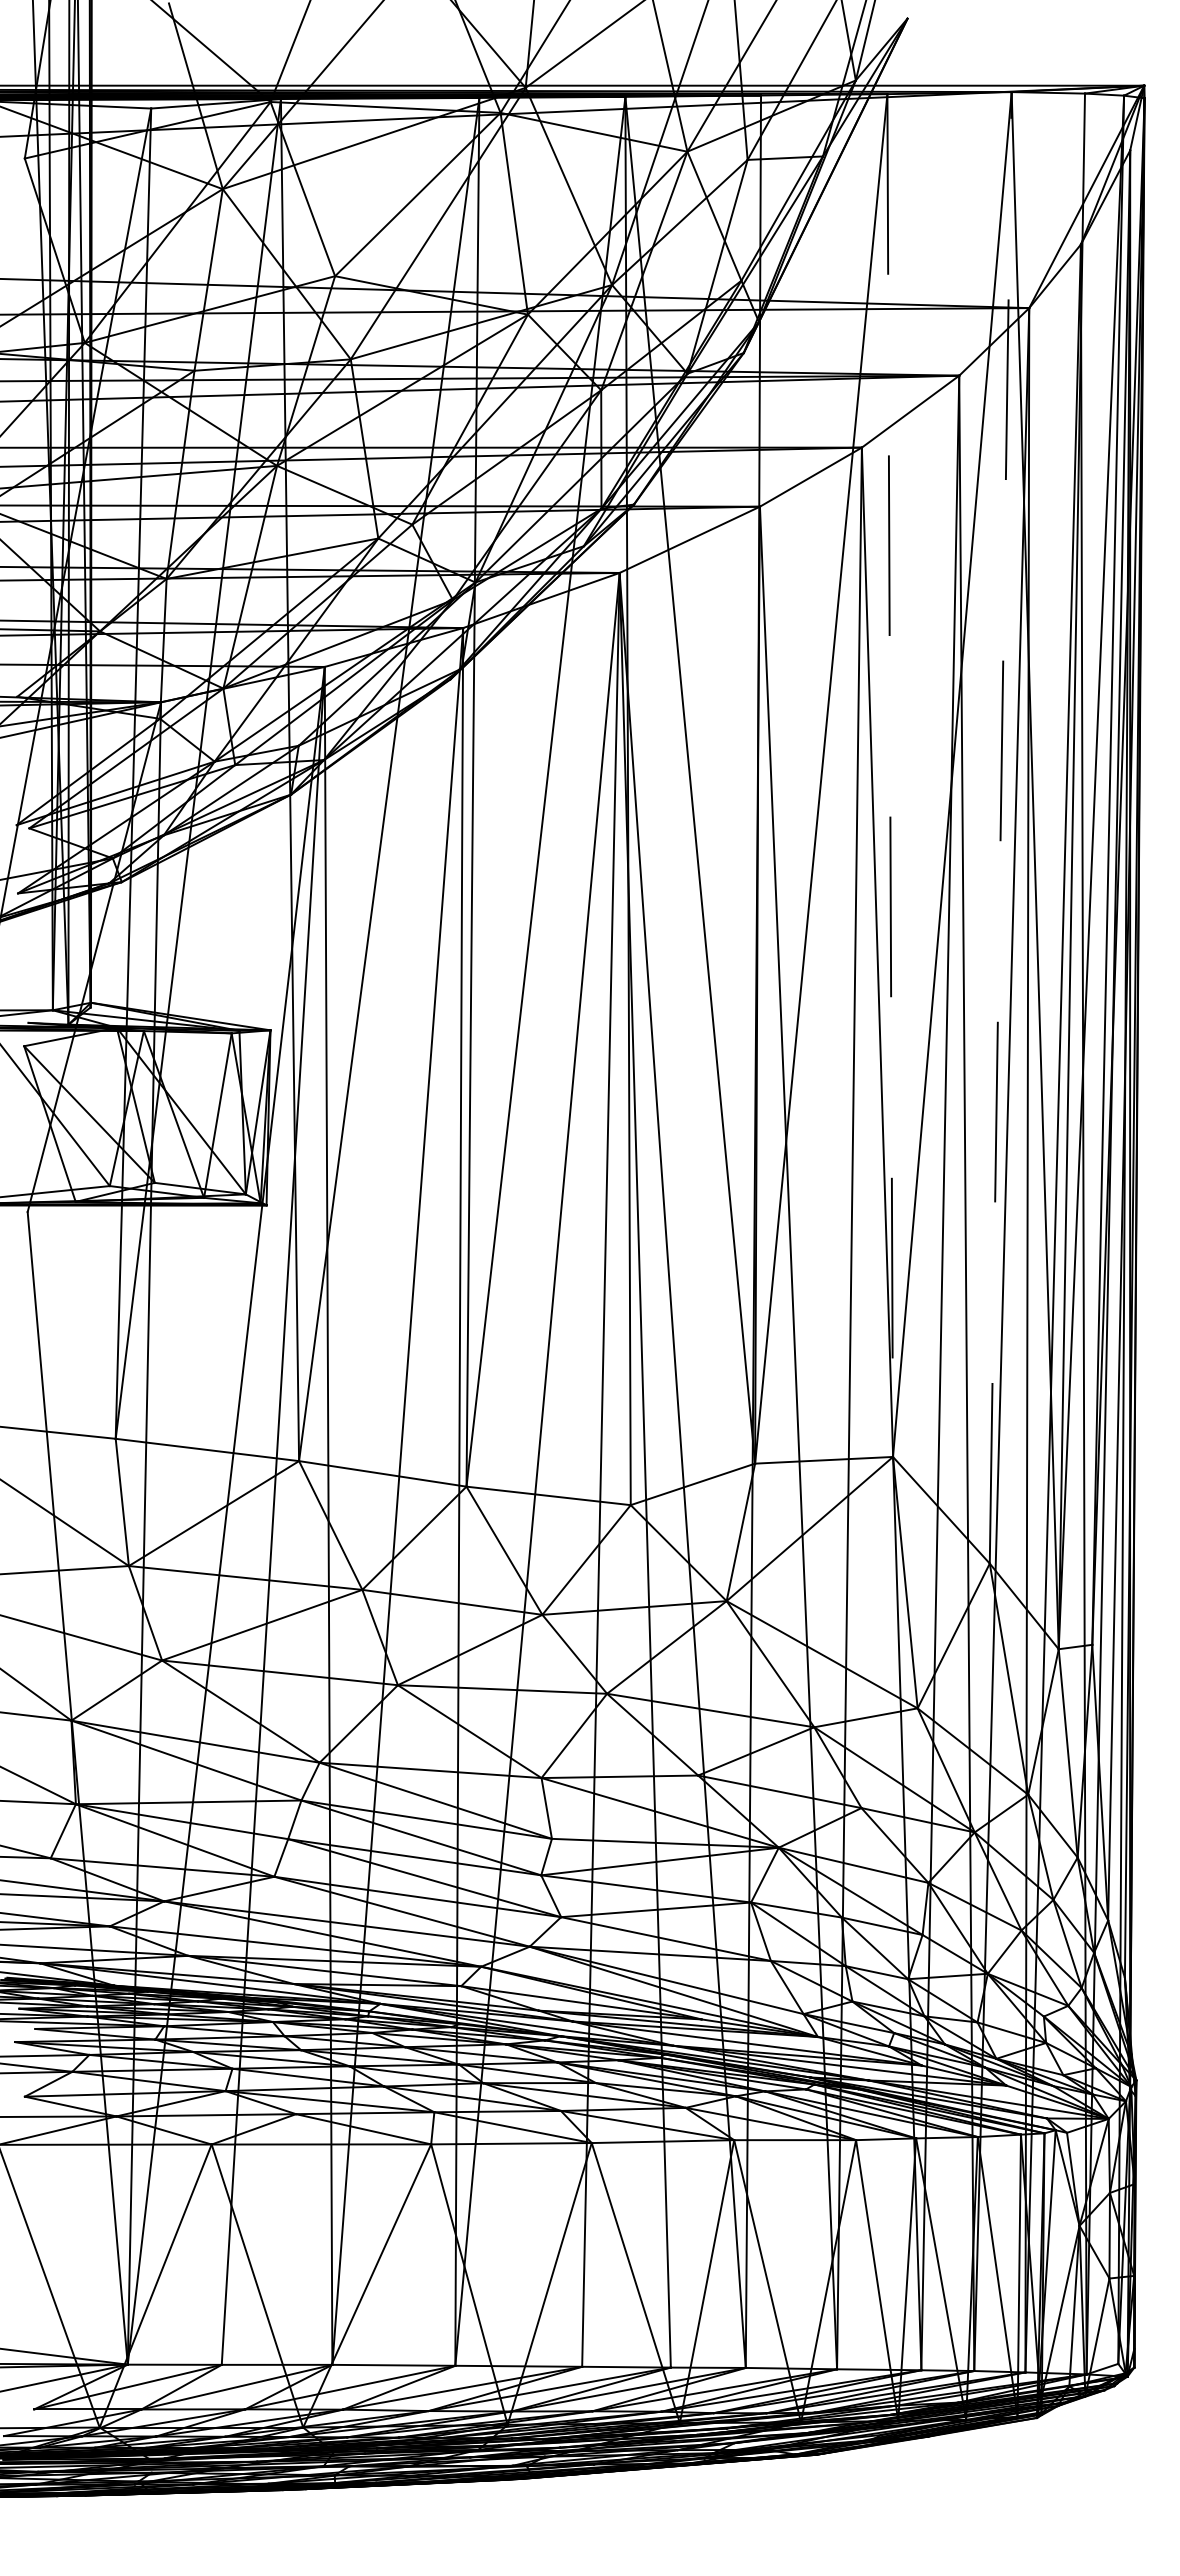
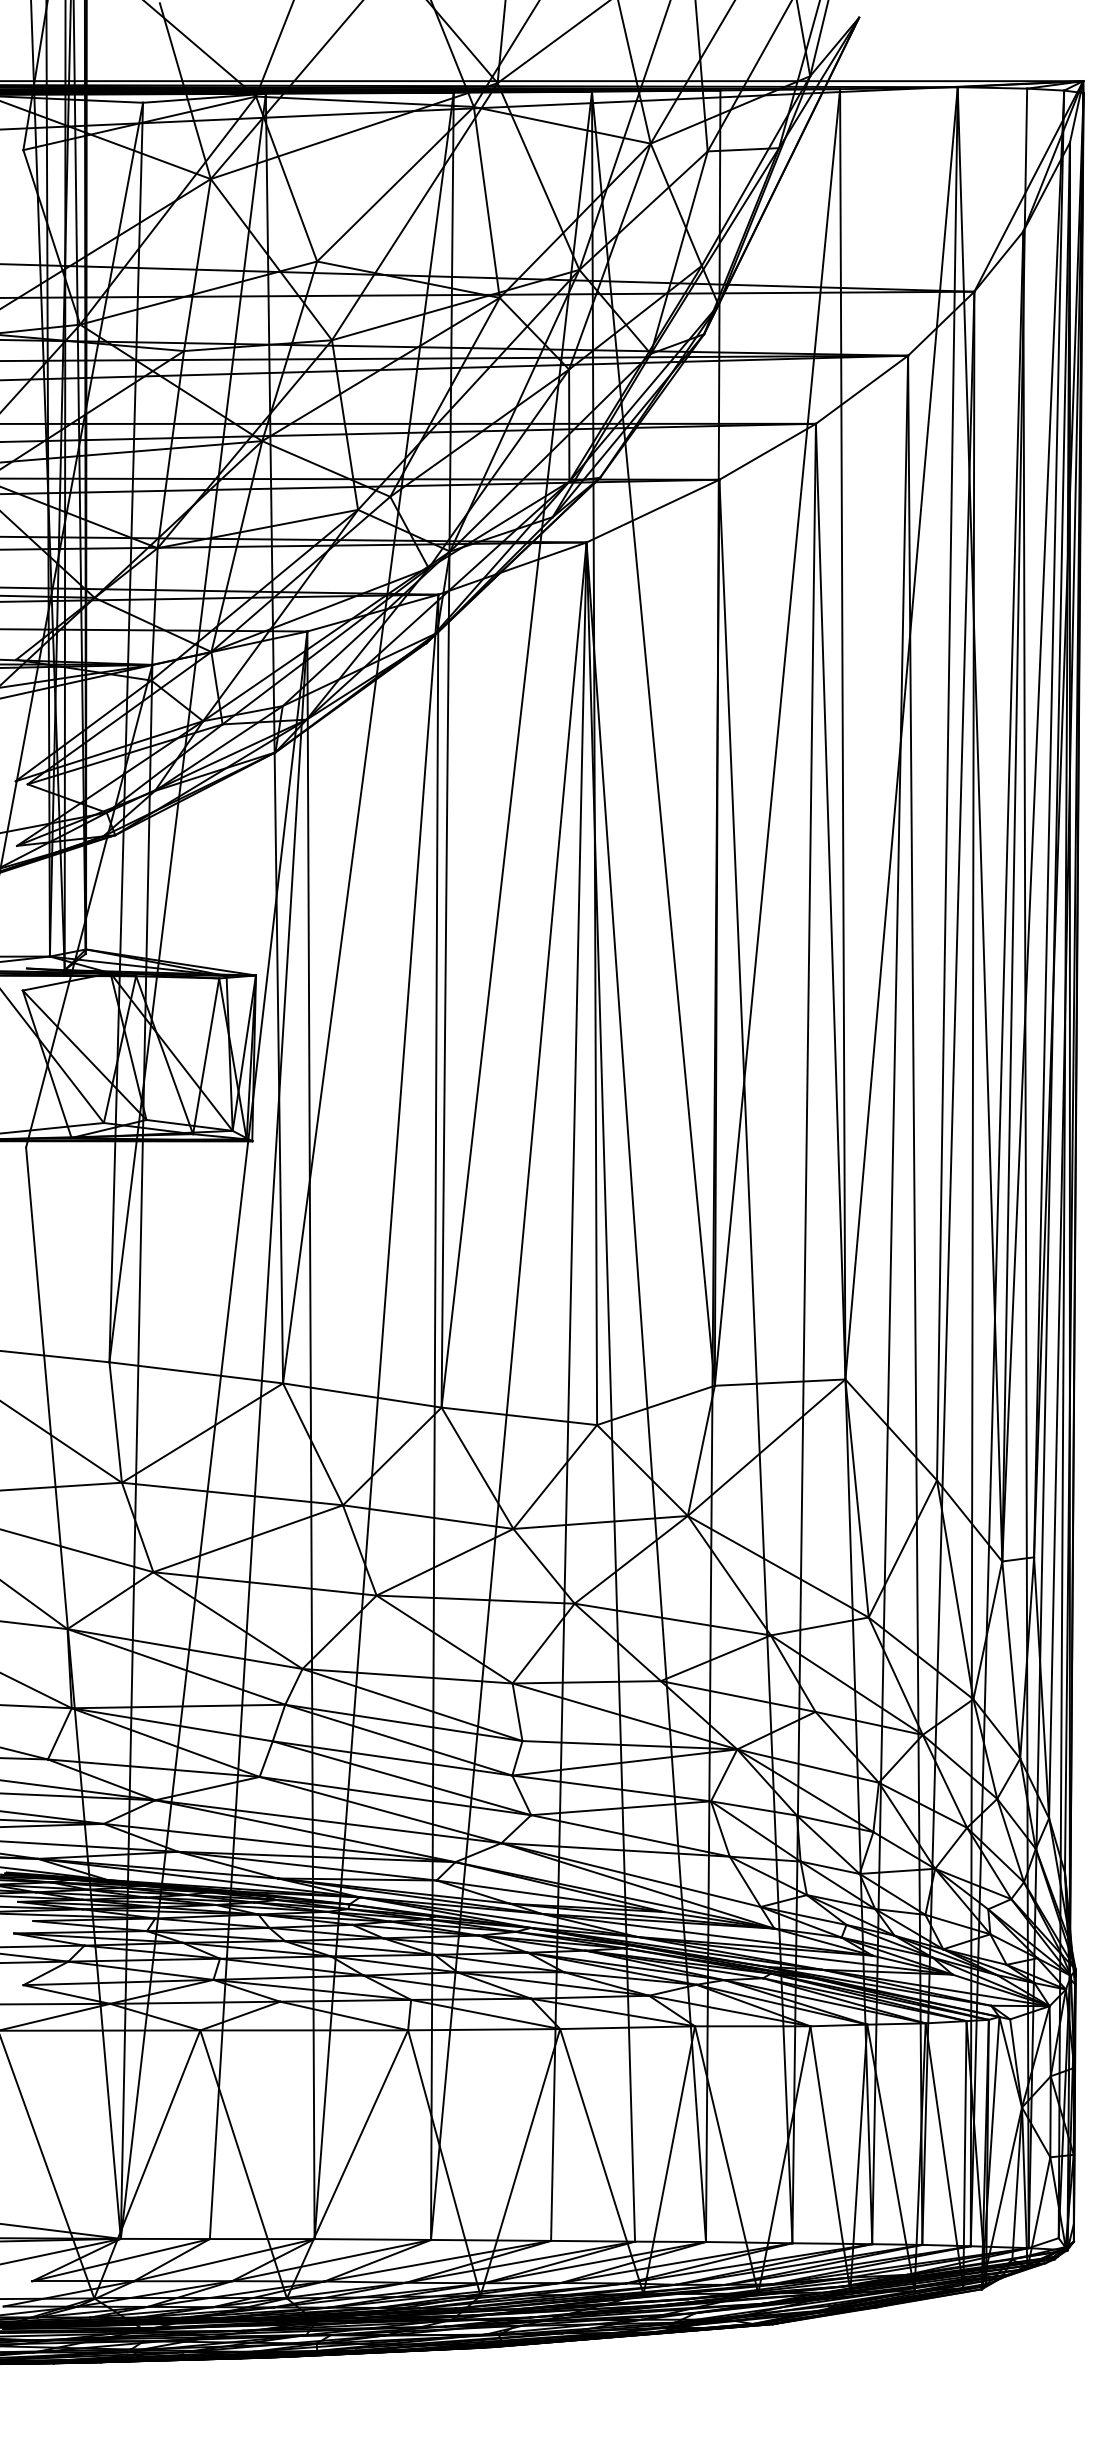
line: (890, 776) -> (843, 735), dashed -> solid
line: (1000, 827) -> (947, 783), dashed -> solid

